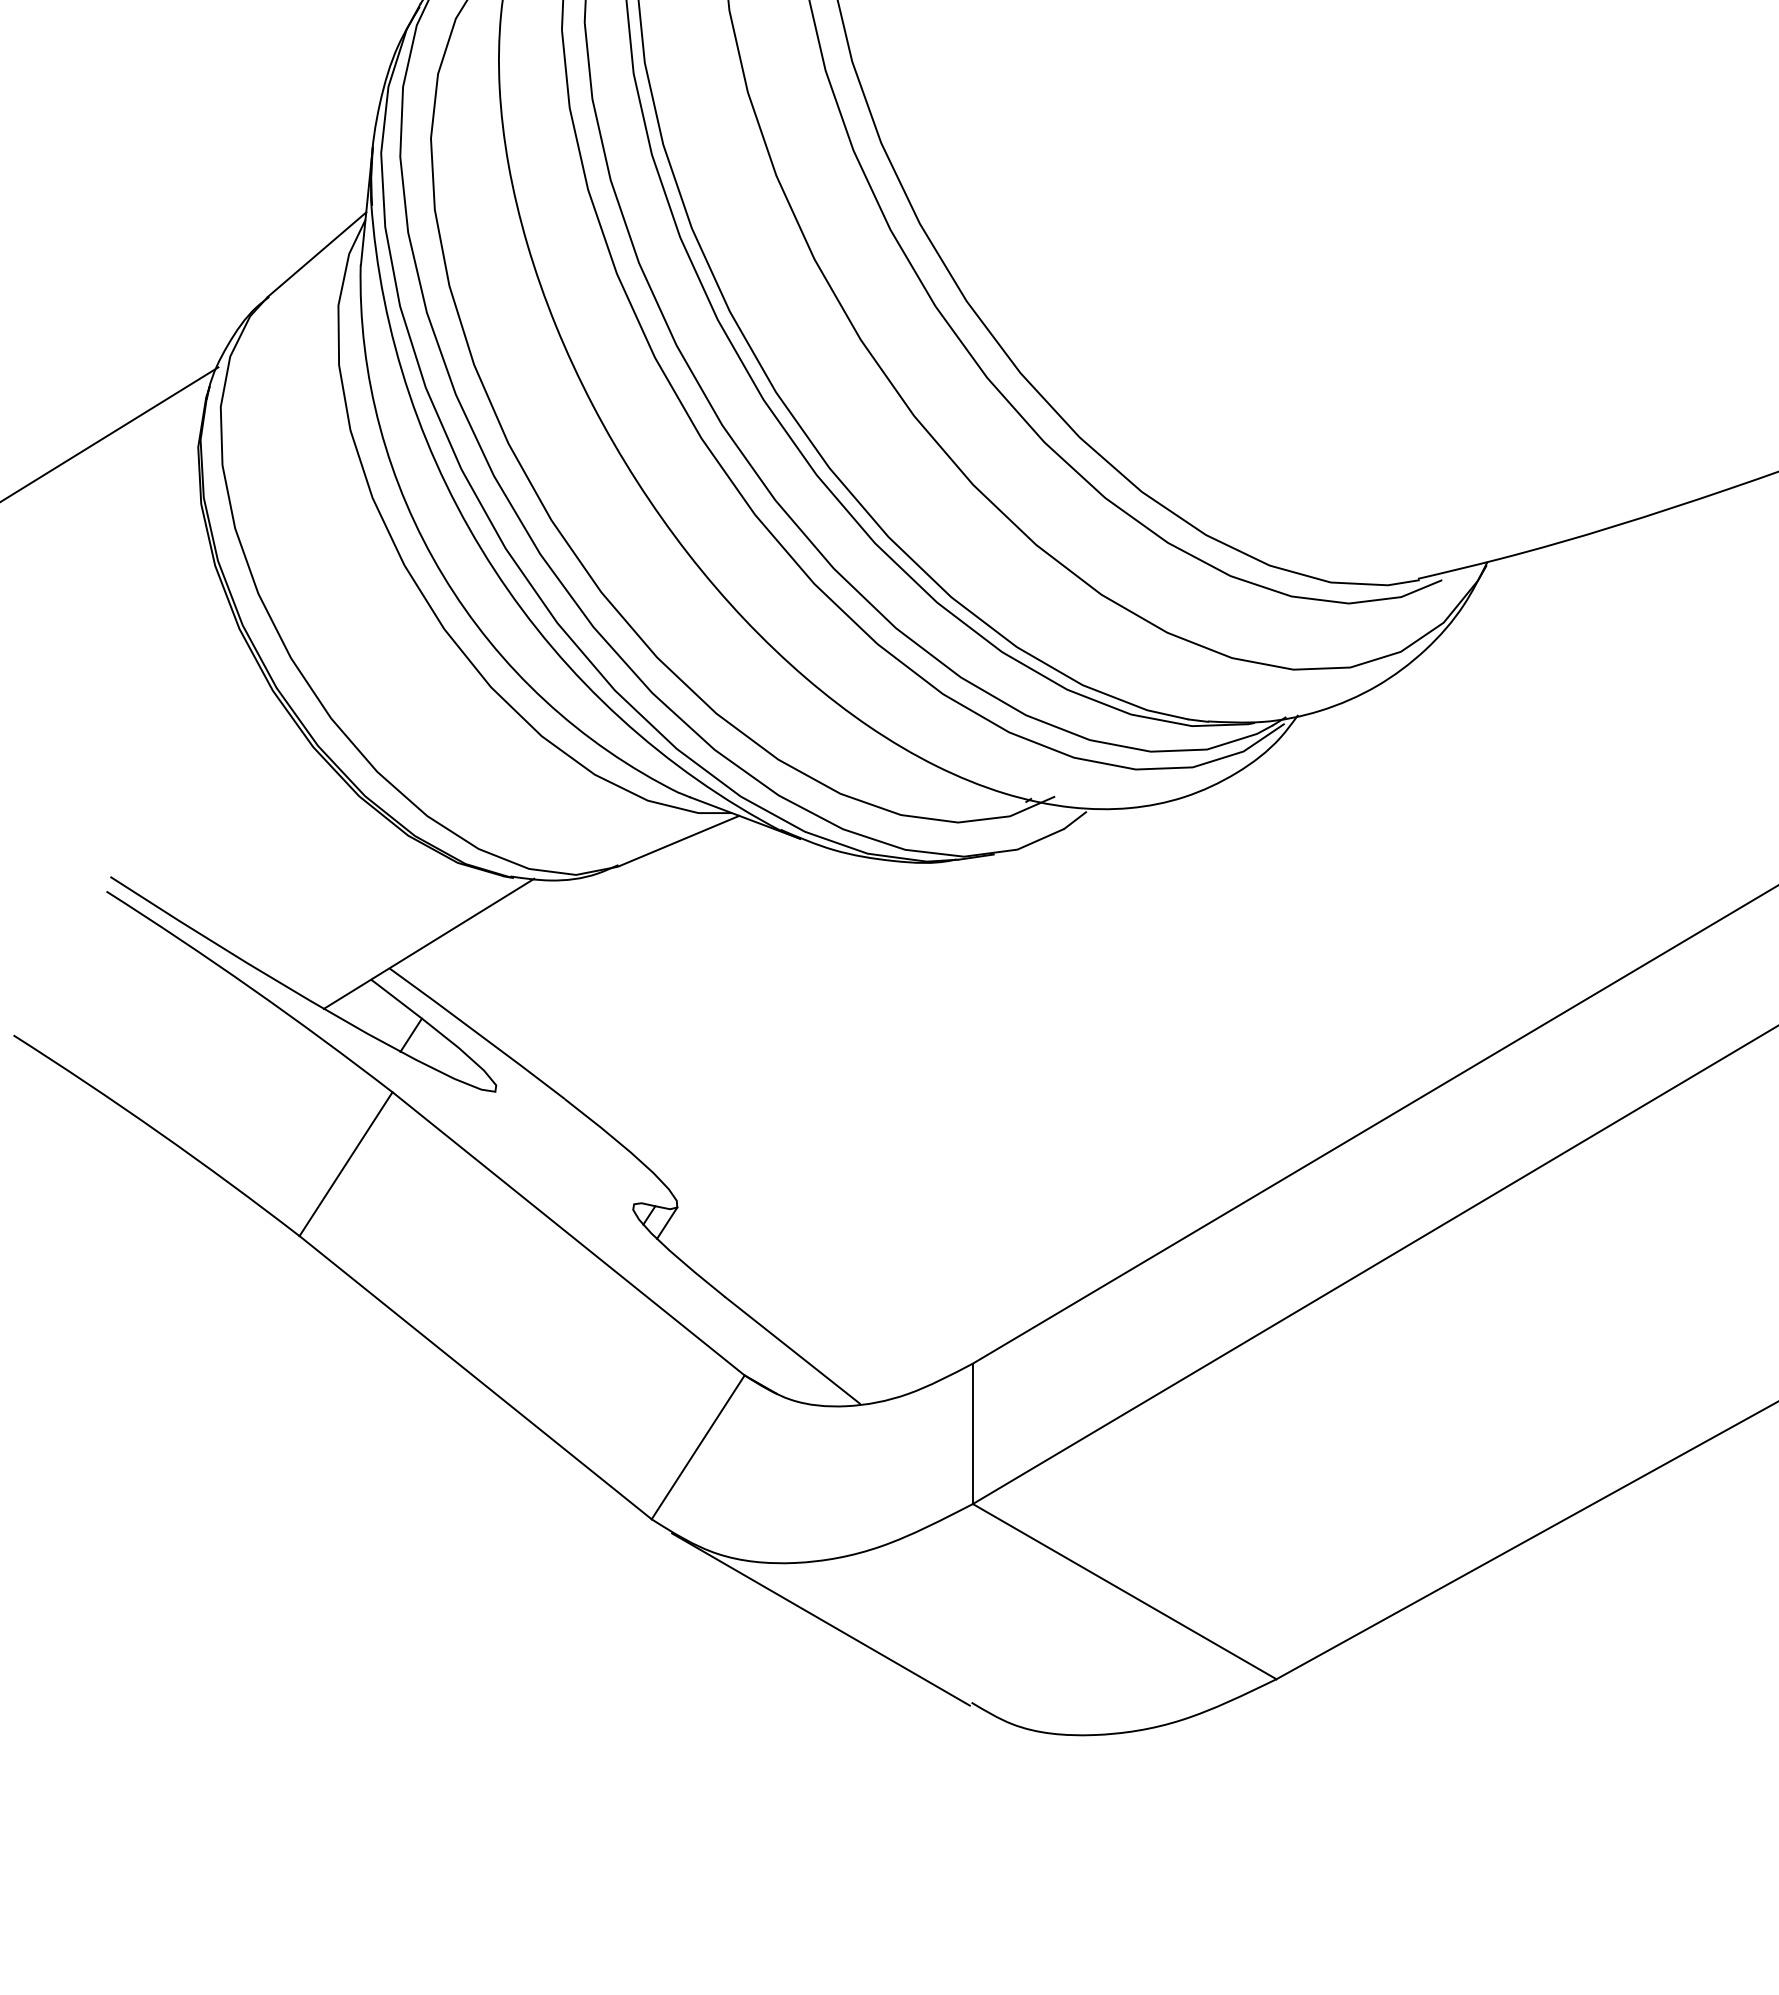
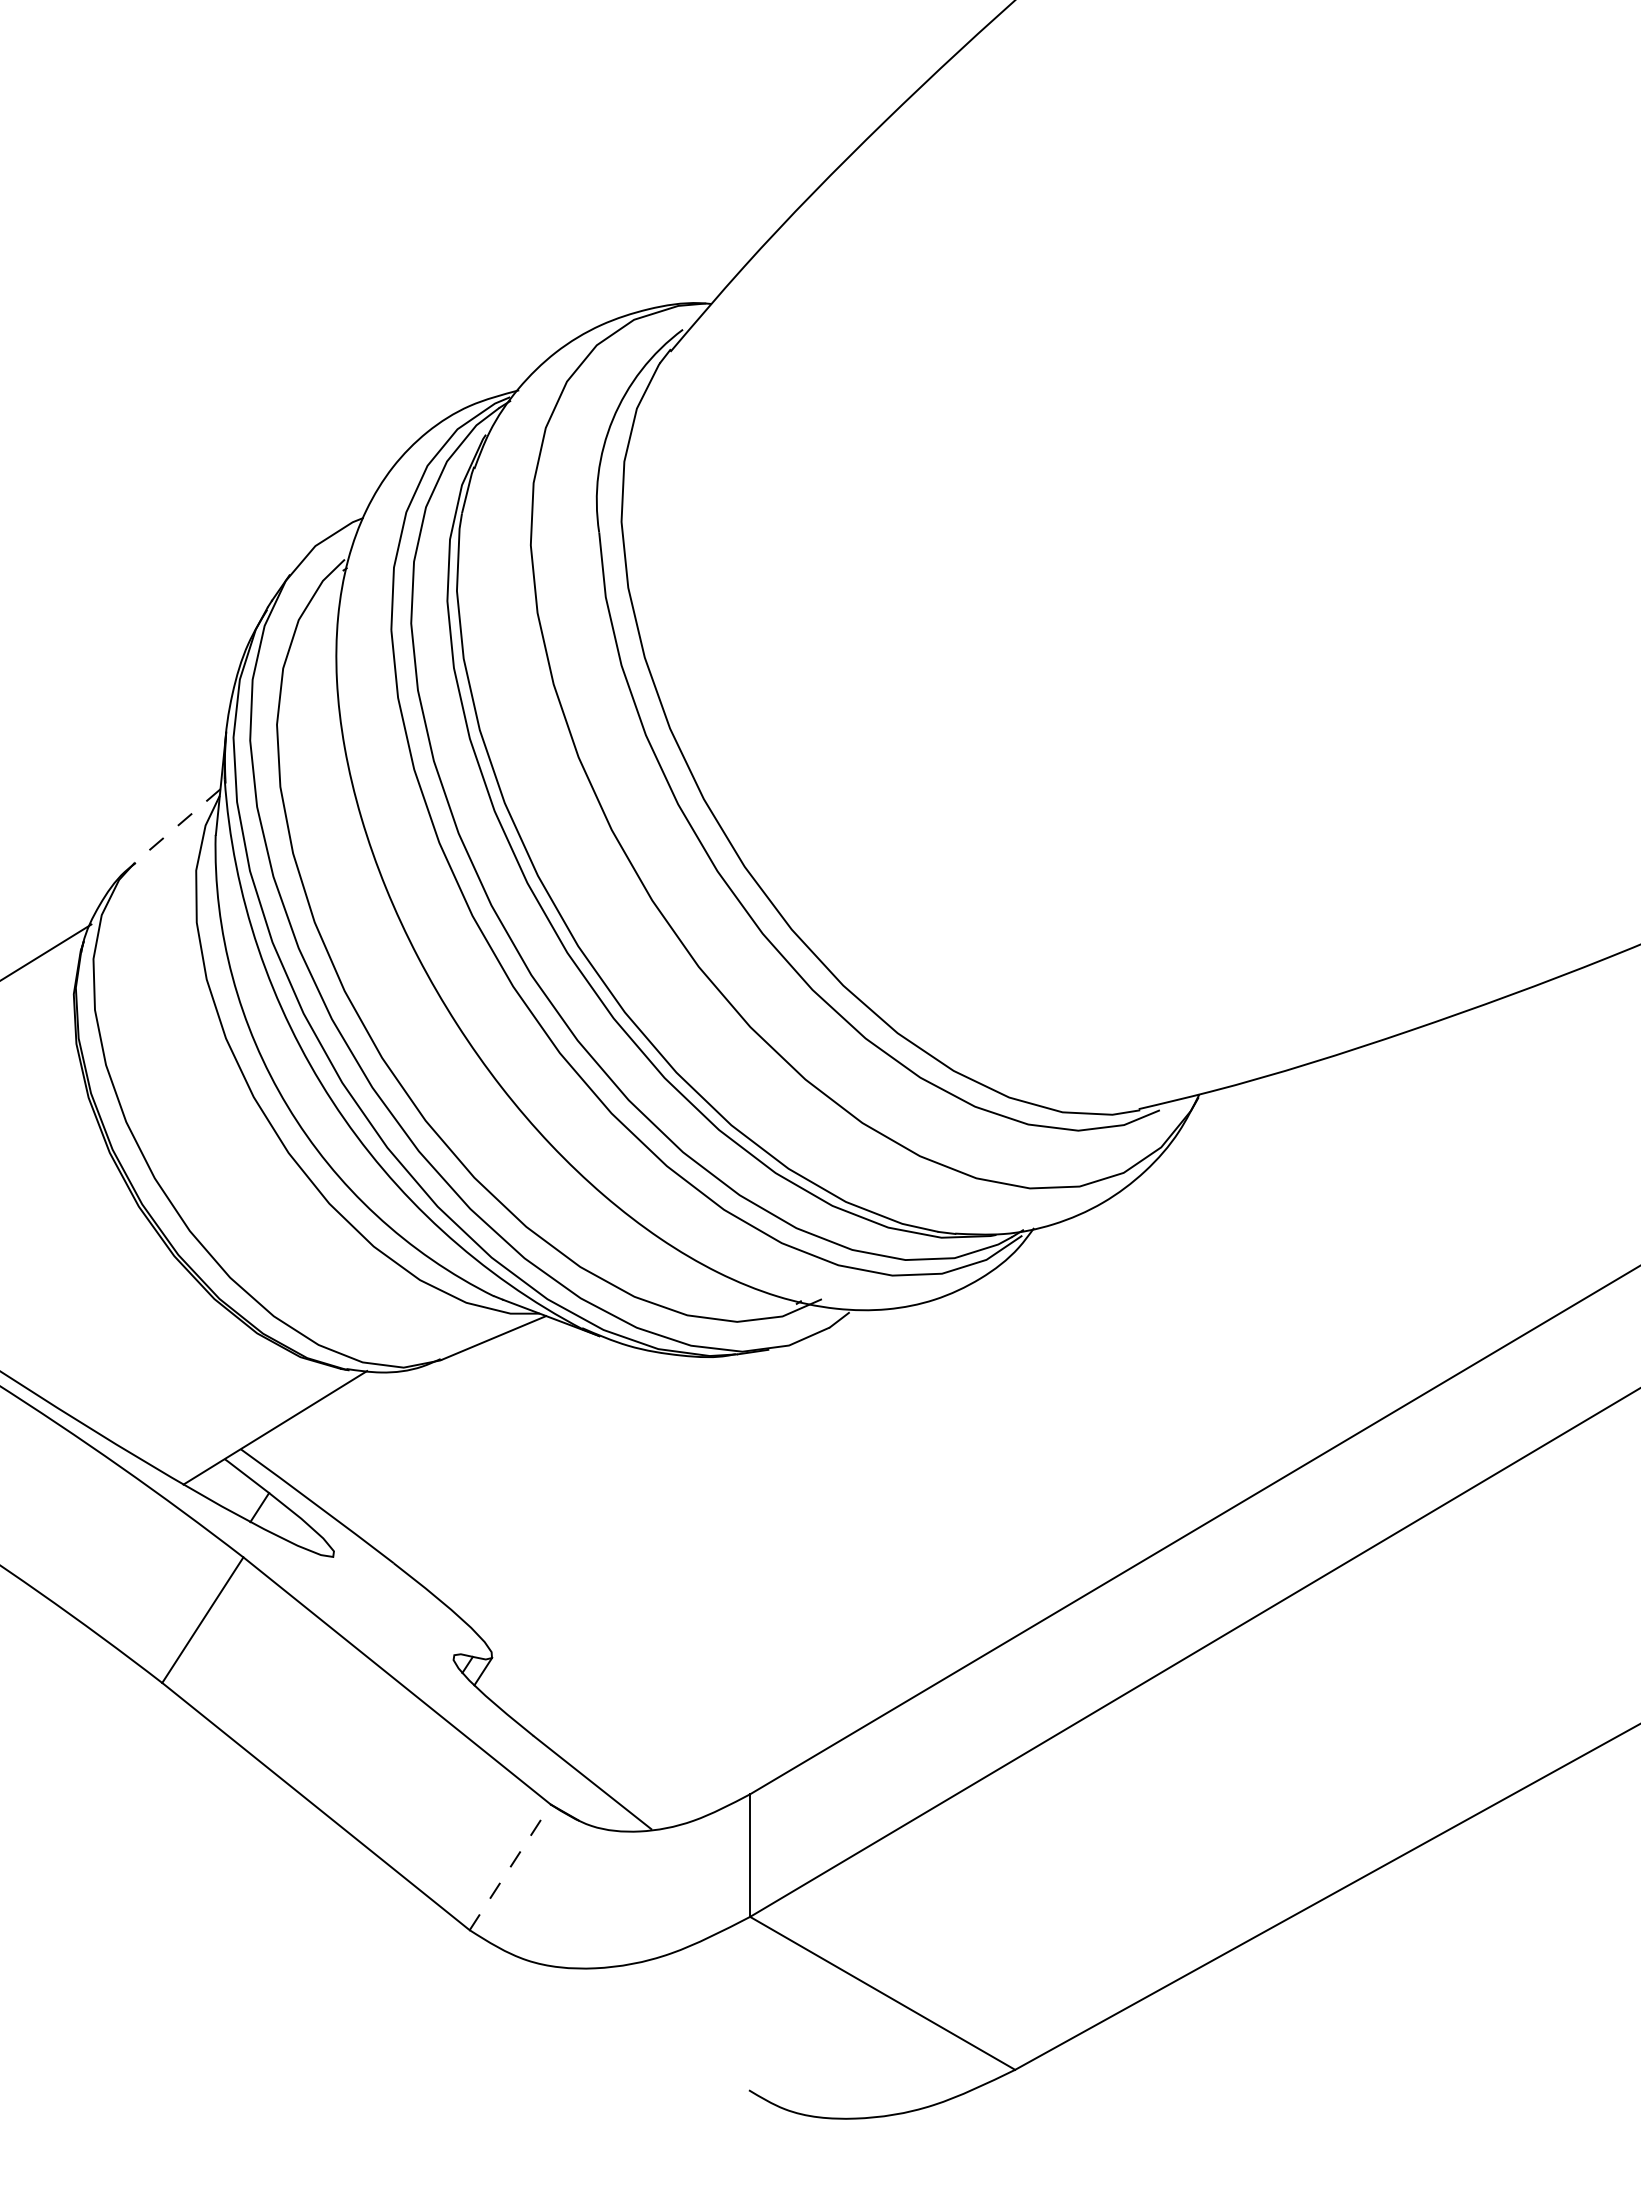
line: (317, 255) -> (177, 826), solid -> dashed
line: (698, 1447) -> (510, 1867), solid -> dashed
line: (820, 1619) -> (617, 2017), removed

